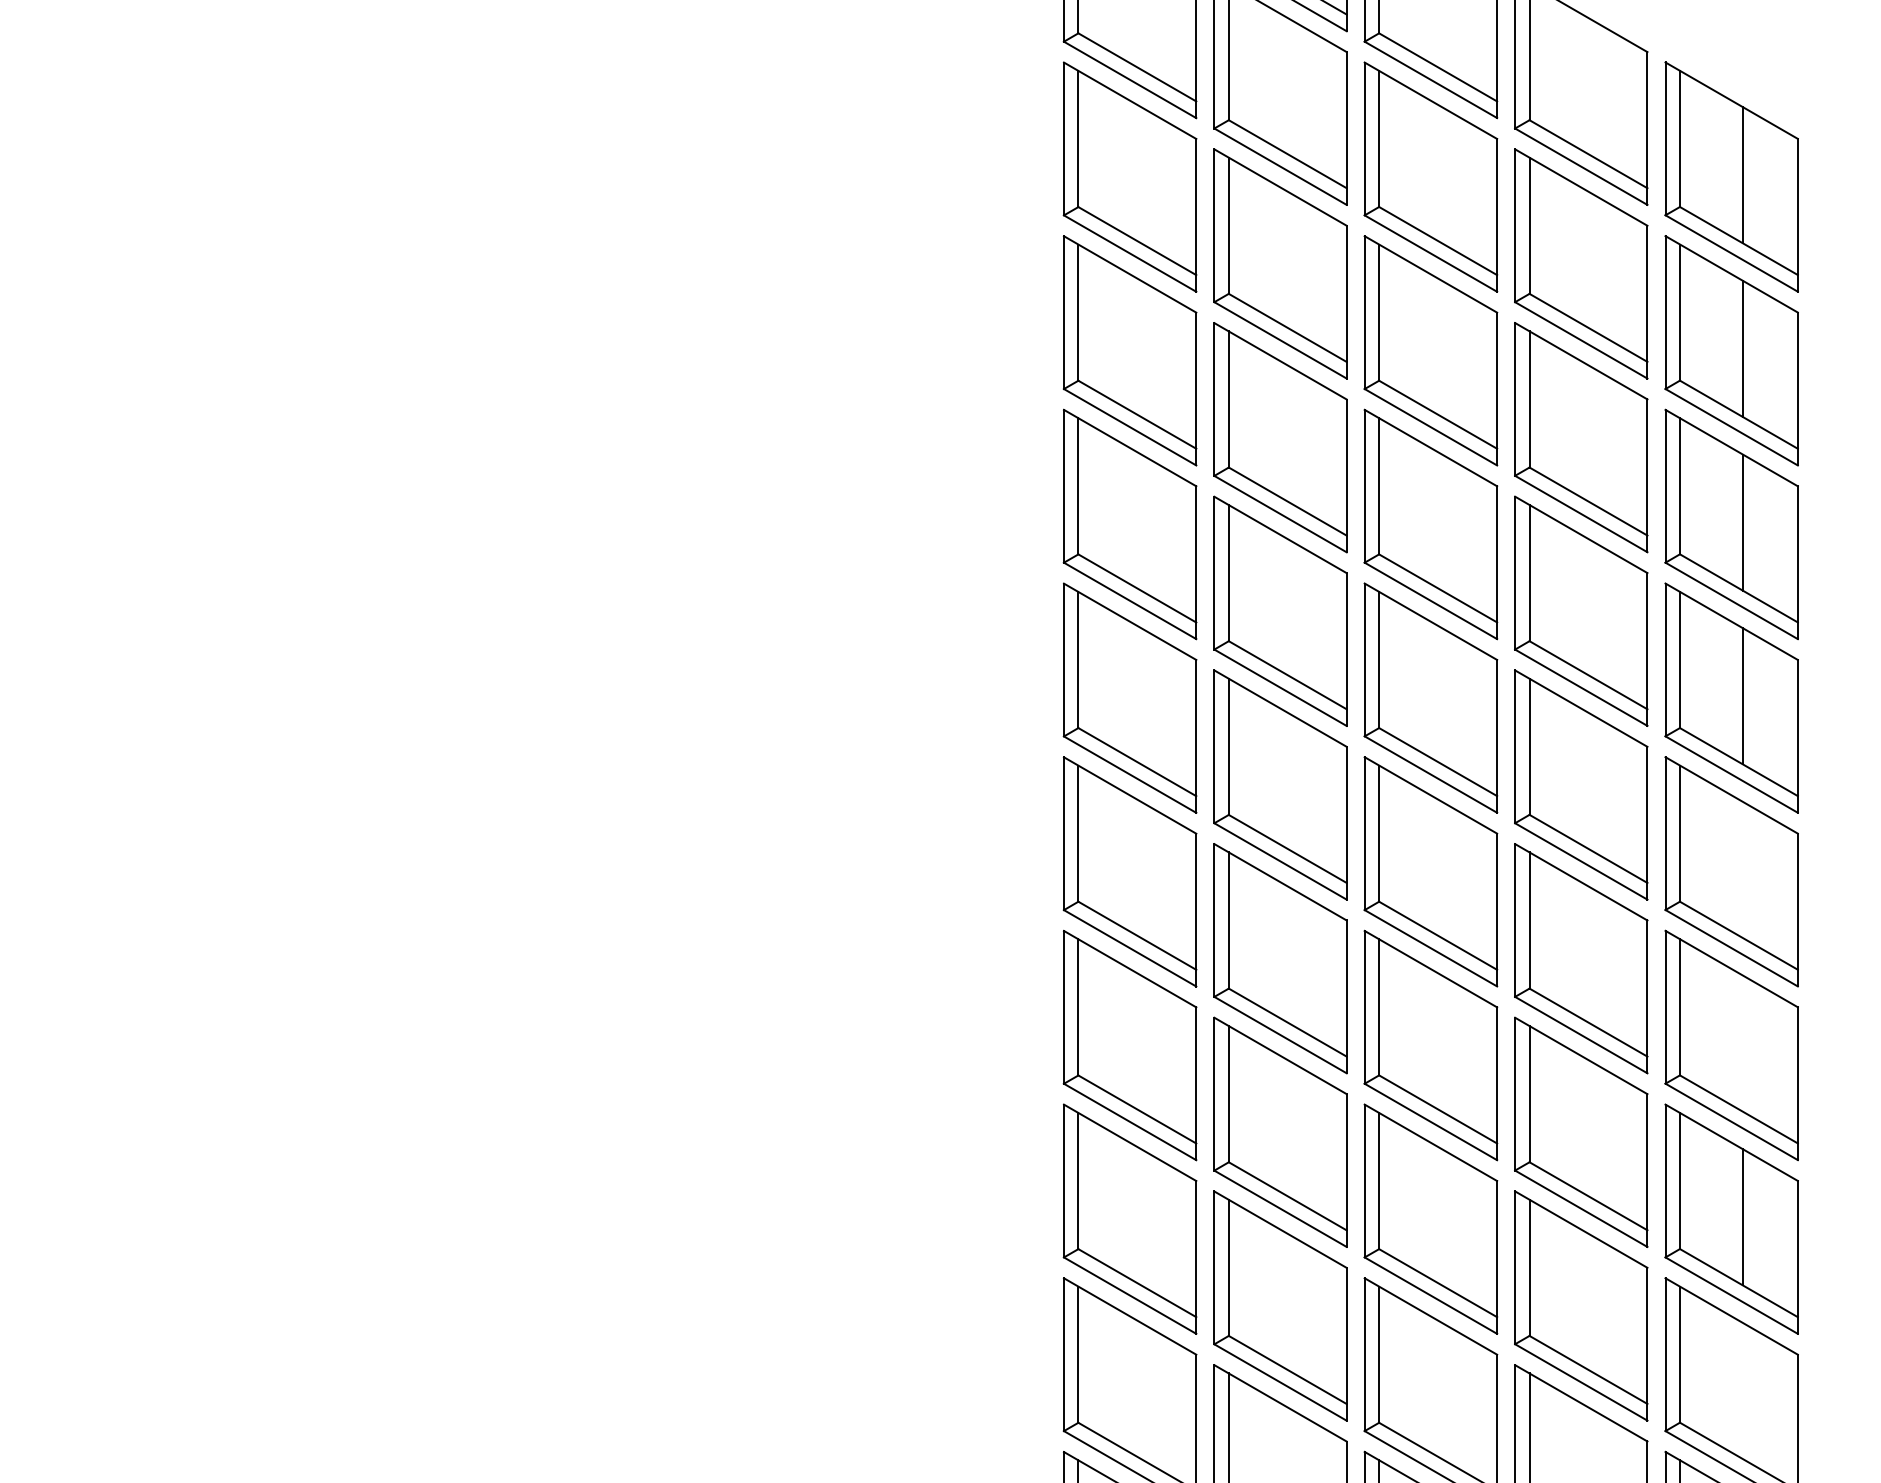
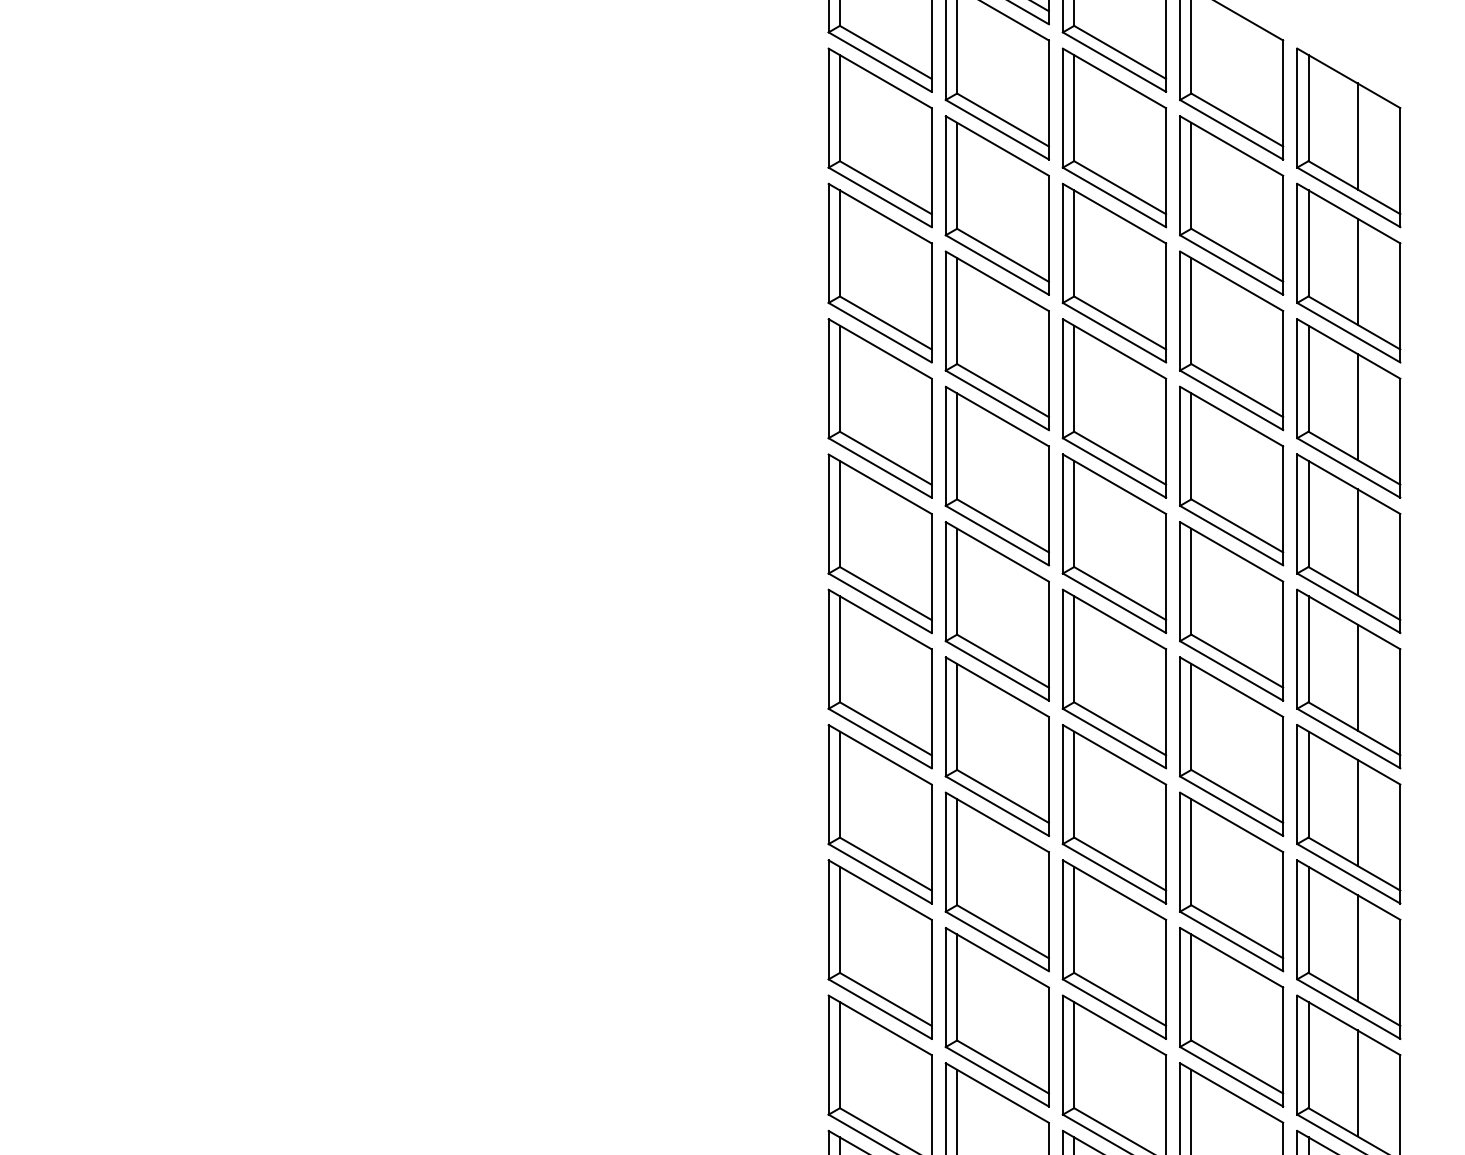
line: (1742, 869) -> (1357, 677), added
line: (1742, 1043) -> (1357, 812), added
line: (1742, 1391) -> (1357, 1083), added

